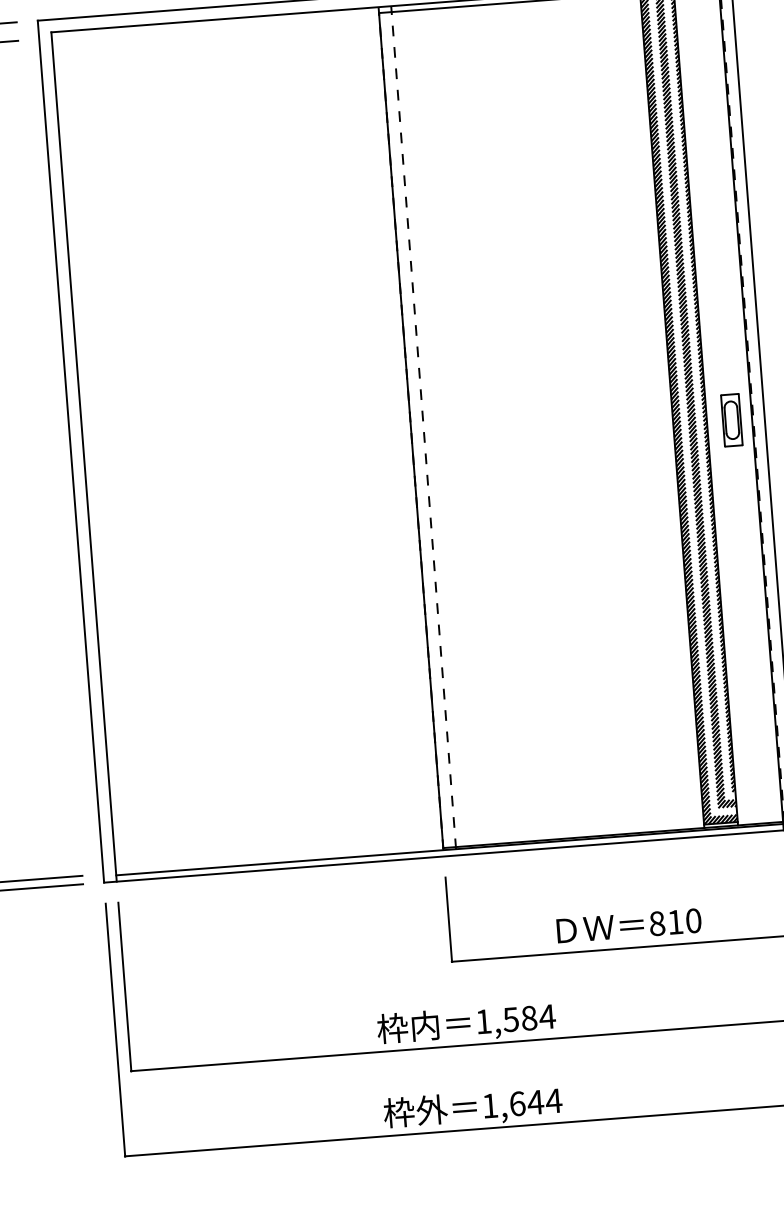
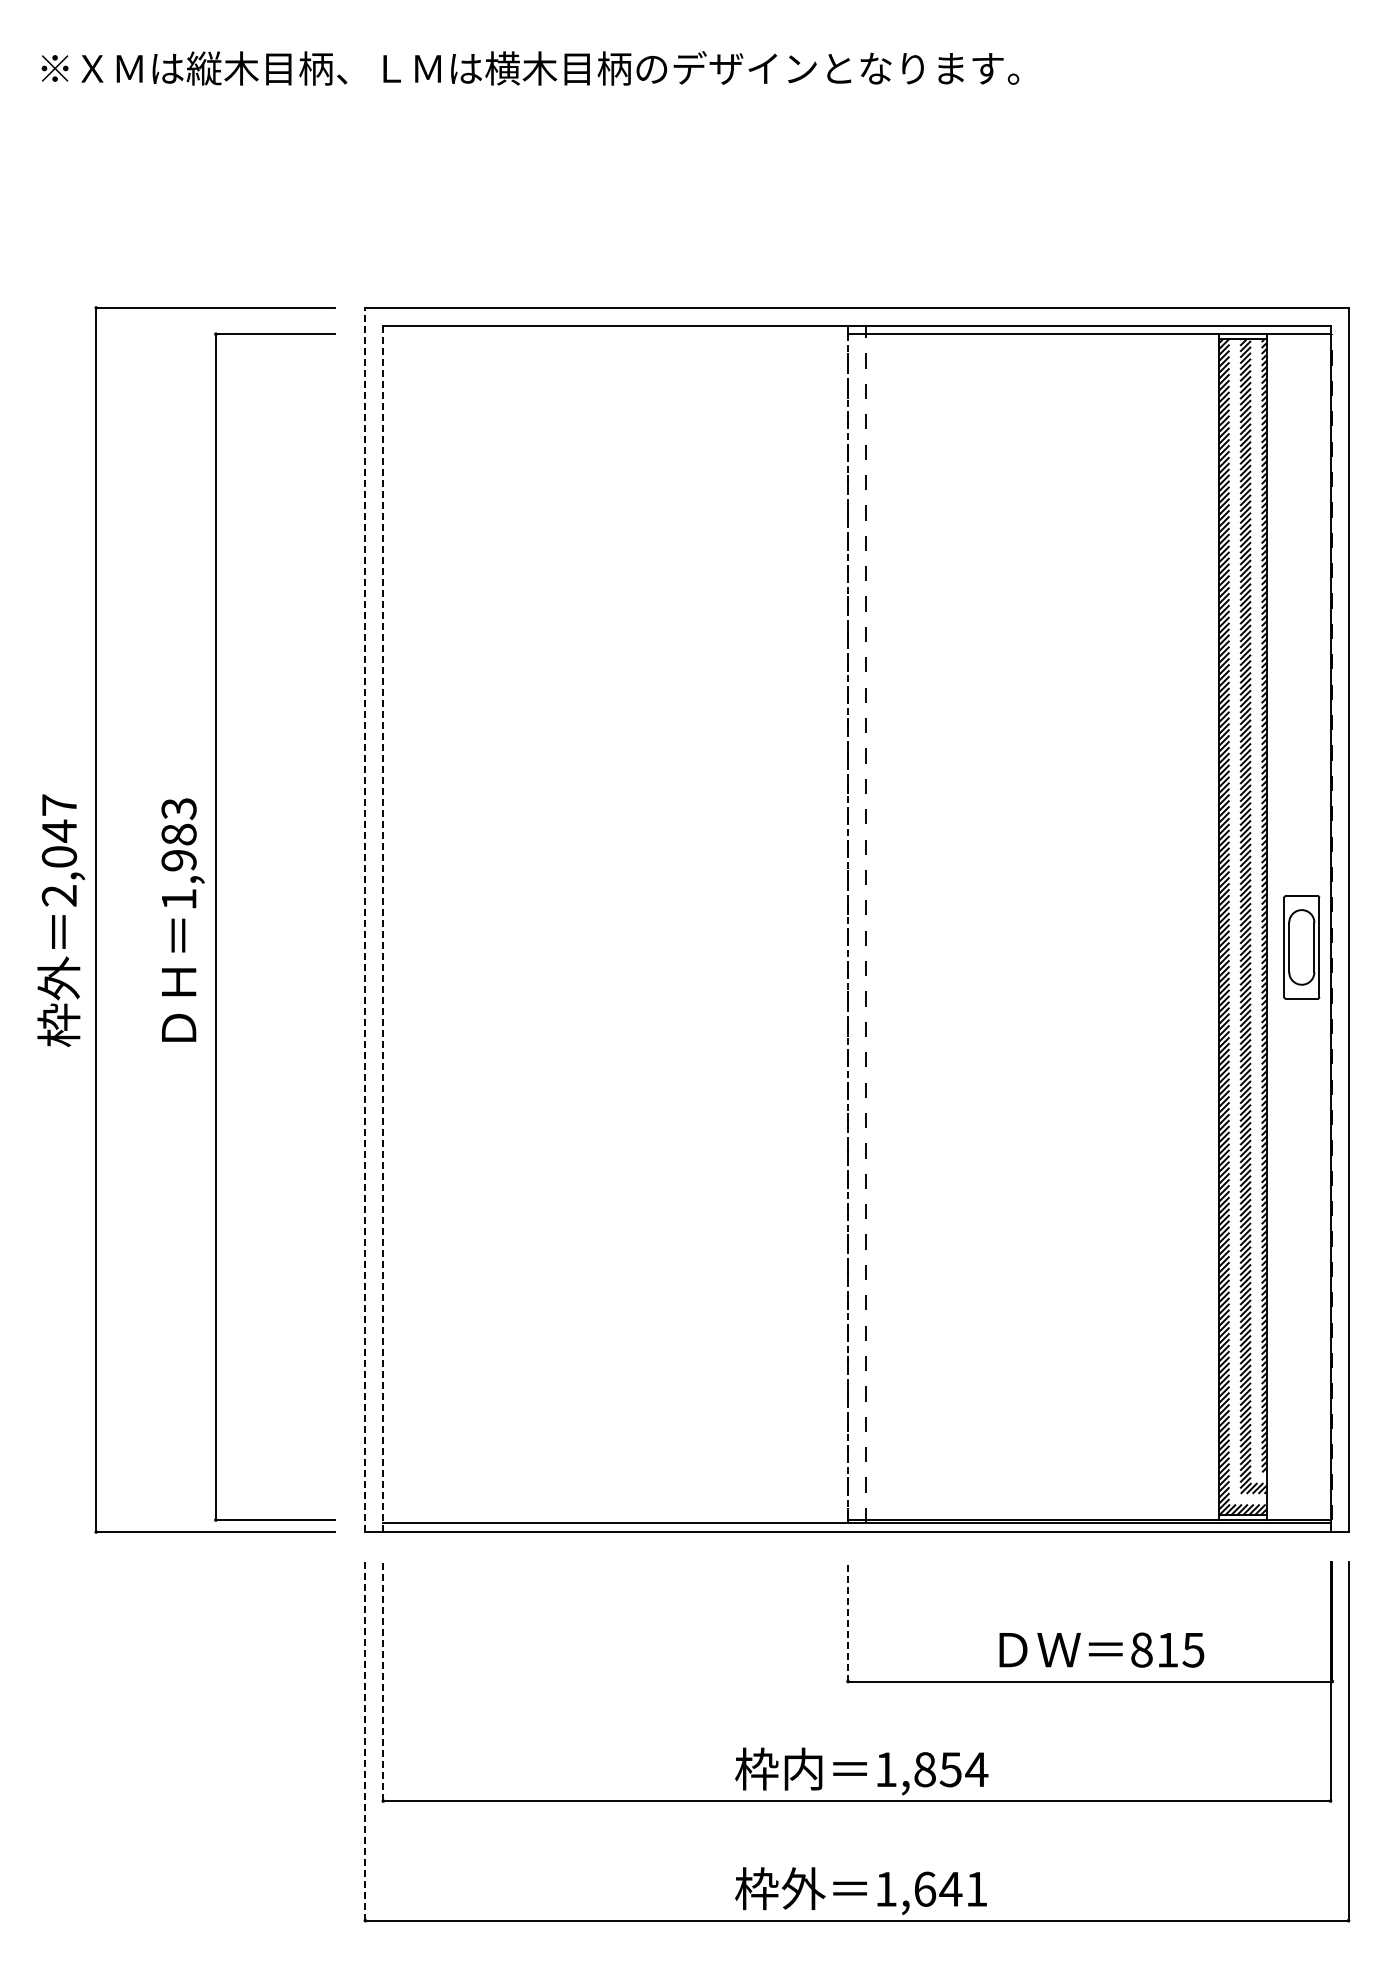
part: (731, 420) -> (1301, 947), size x1.4
line: (410, 430) -> (847, 927), solid -> dashed
line: (71, 451) -> (365, 919), solid -> dashed
line: (84, 456) -> (383, 928), solid -> dashed
line: (448, 919) -> (847, 1621), solid -> dashed
text: (693, 920) -> (1193, 1649), 810 -> 815
line: (124, 986) -> (383, 1681), solid -> dashed
text: (519, 1018) -> (937, 1769), 1,584 -> 1,854
line: (115, 1029) -> (365, 1740), solid -> dashed
text: (553, 1101) -> (976, 1889), 1,644 -> 1,641

